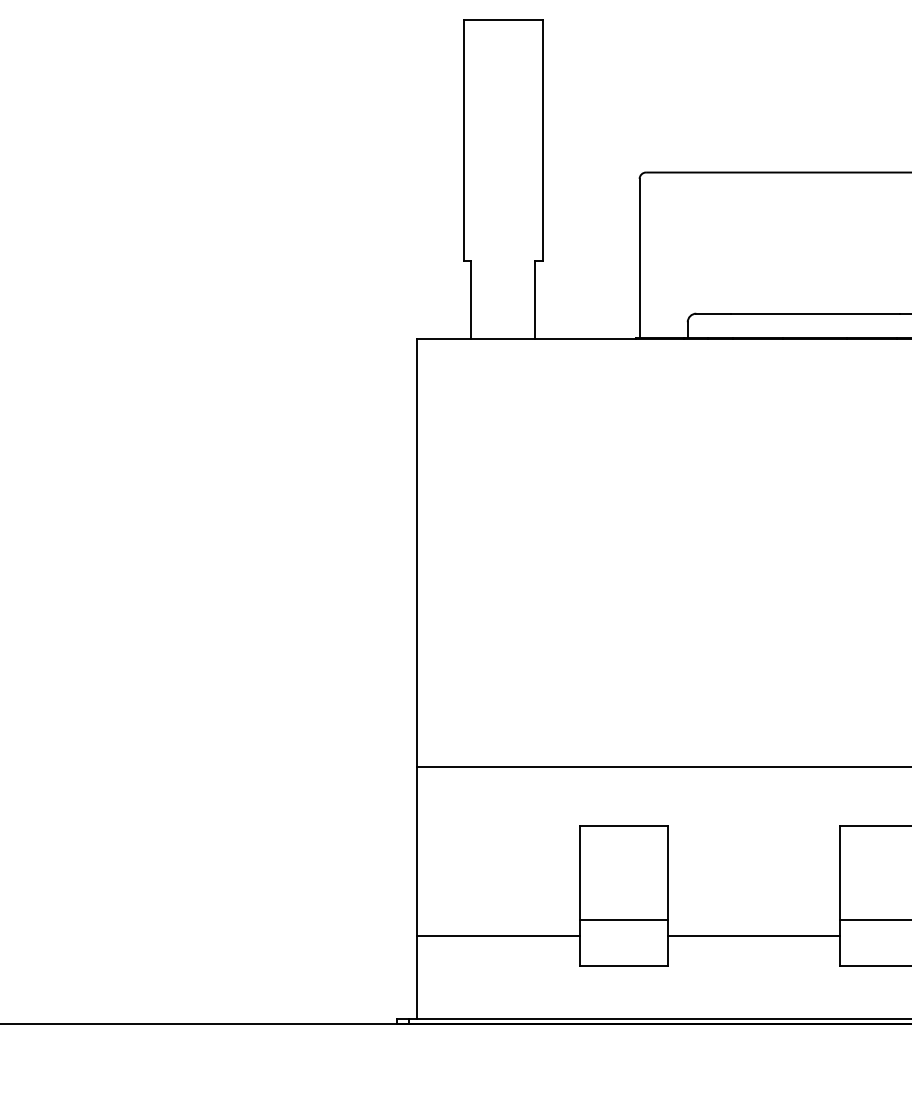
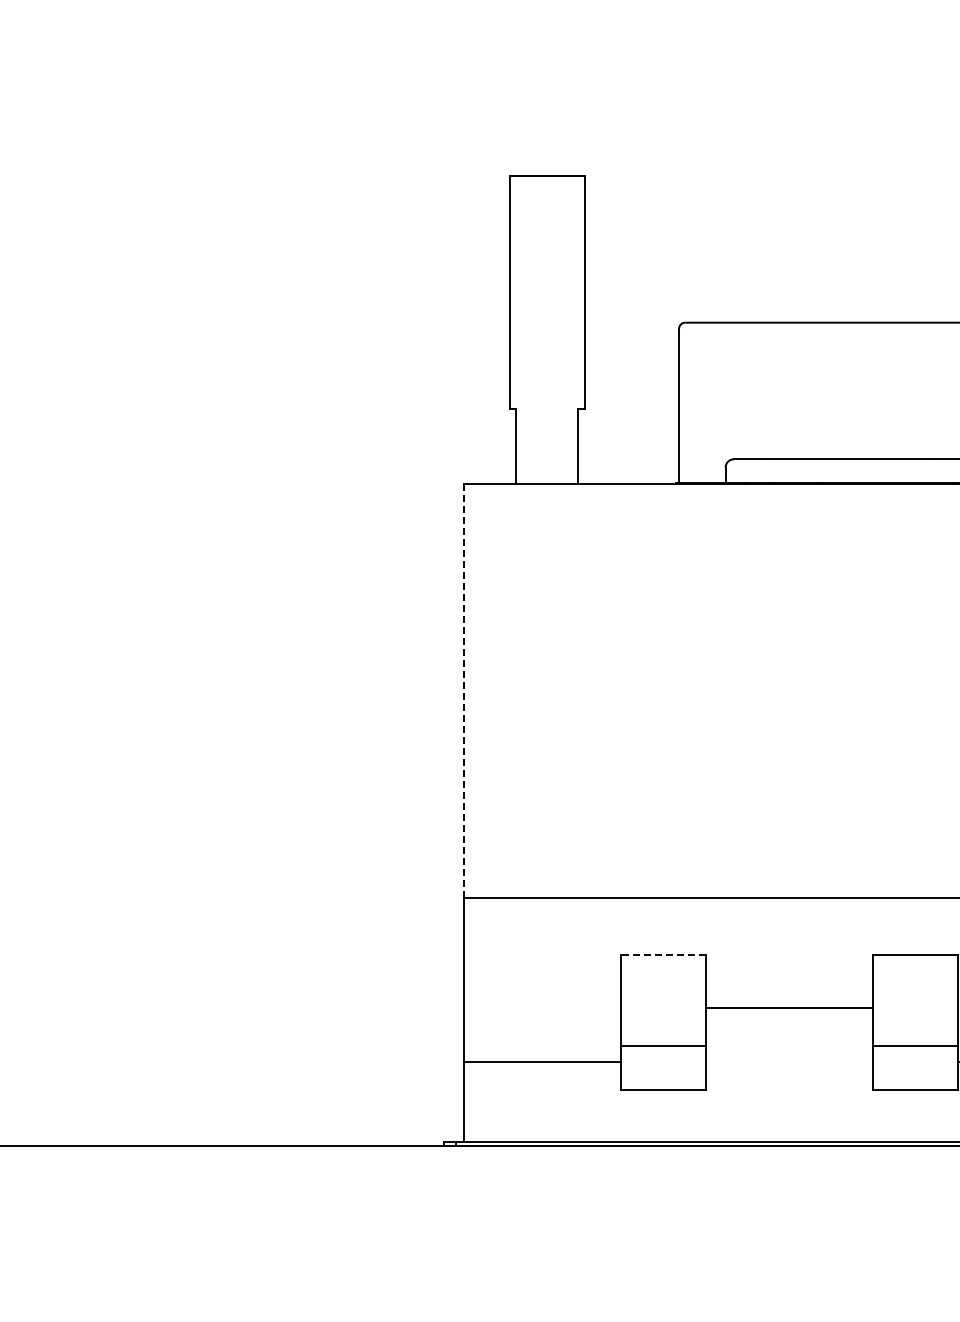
line: (416, 553) -> (463, 691), solid -> dashed
line: (623, 826) -> (663, 955), solid -> dashed
line: (753, 935) -> (789, 1007), moved

